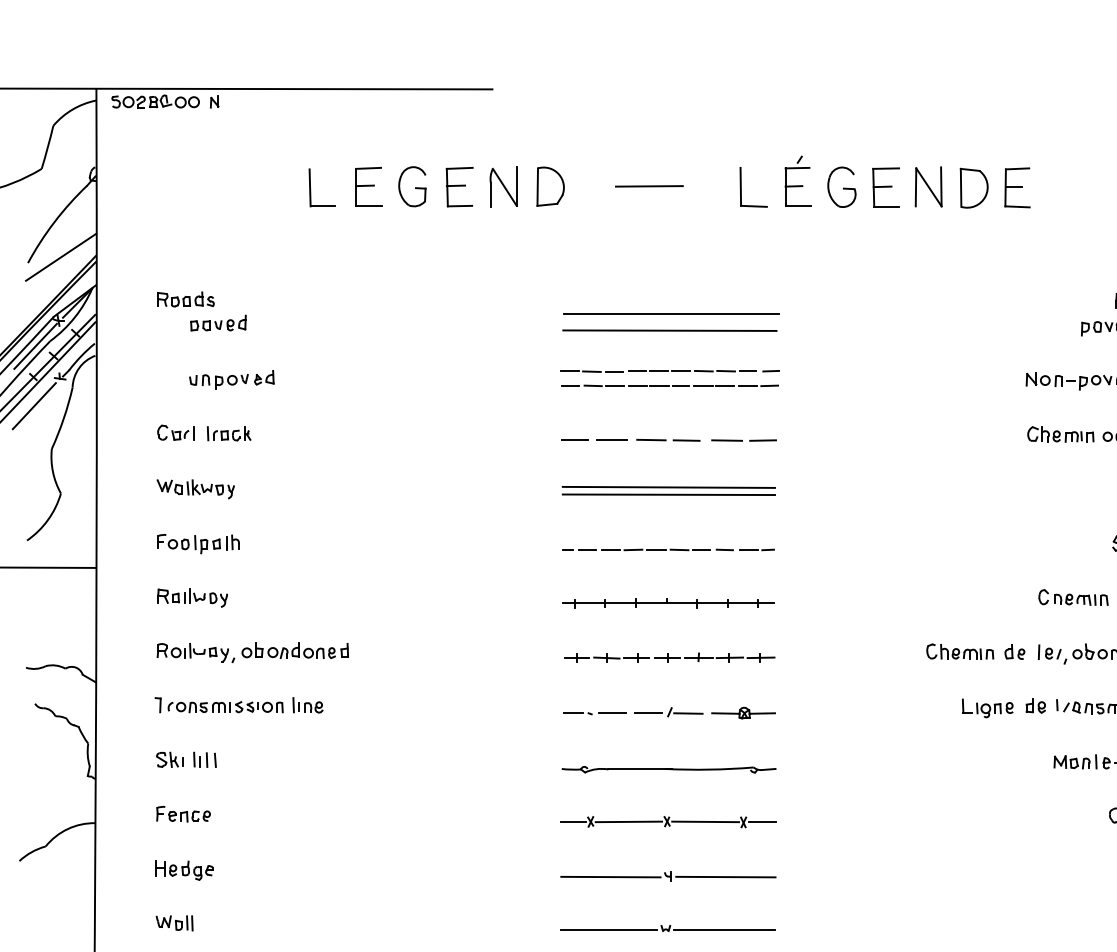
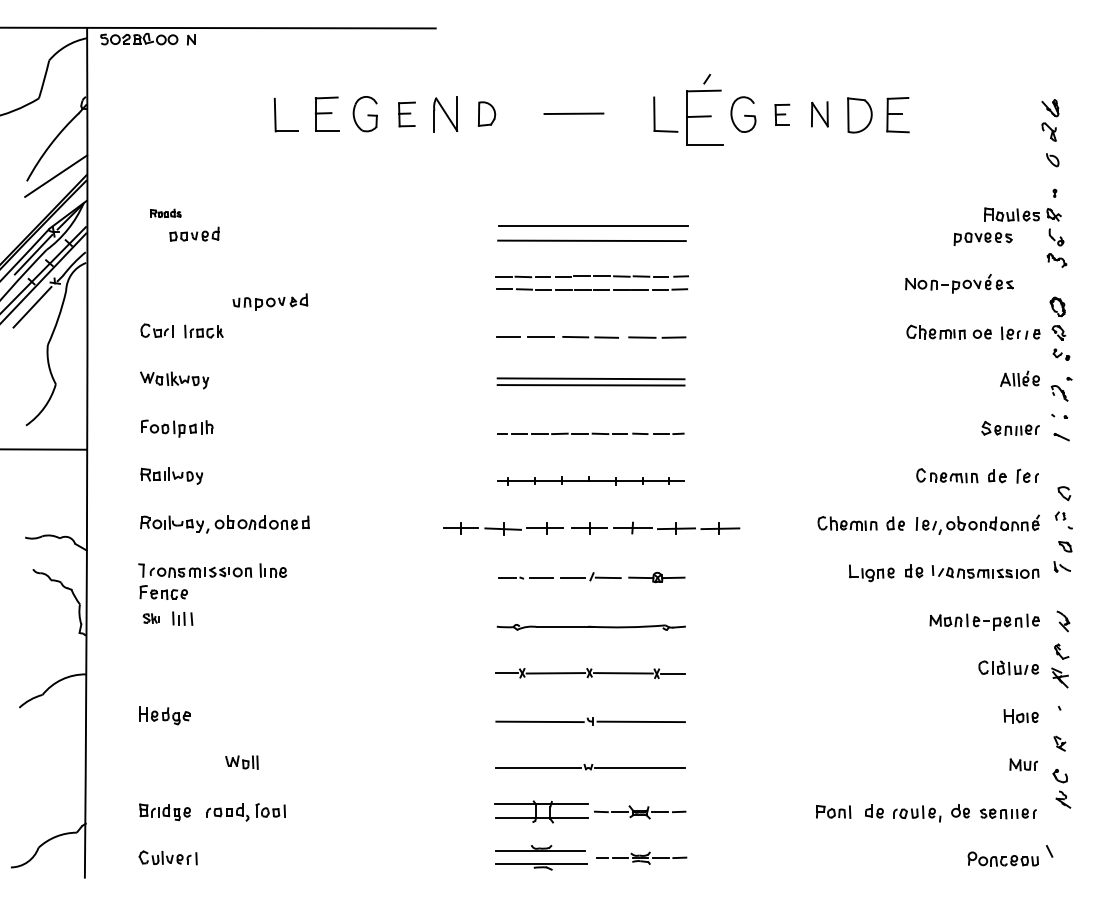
part: (797, 180) -> (704, 108), size x1.6
part: (550, 186) -> (486, 113), size x0.7
part: (459, 187) -> (406, 114), size x0.7
part: (886, 187) -> (782, 114), size x0.6
part: (928, 187) -> (819, 114), size x0.7
part: (185, 299) -> (165, 213), size x0.6
part: (232, 379) -> (270, 301), moved
part: (669, 657) -> (591, 528), size x1.6
part: (169, 759) -> (151, 618), size x0.7
part: (183, 814) -> (163, 592), moved
part: (174, 923) -> (241, 762), moved

